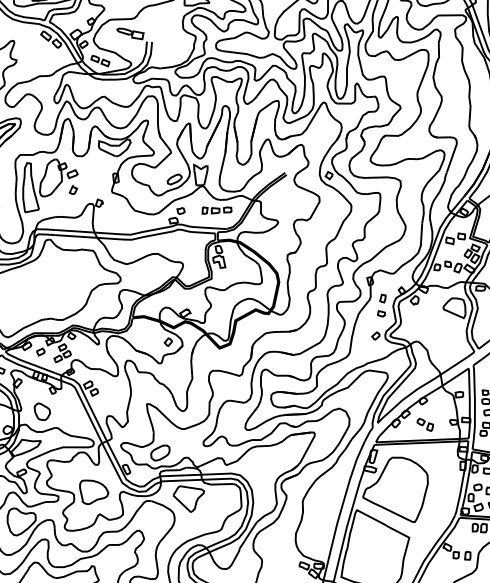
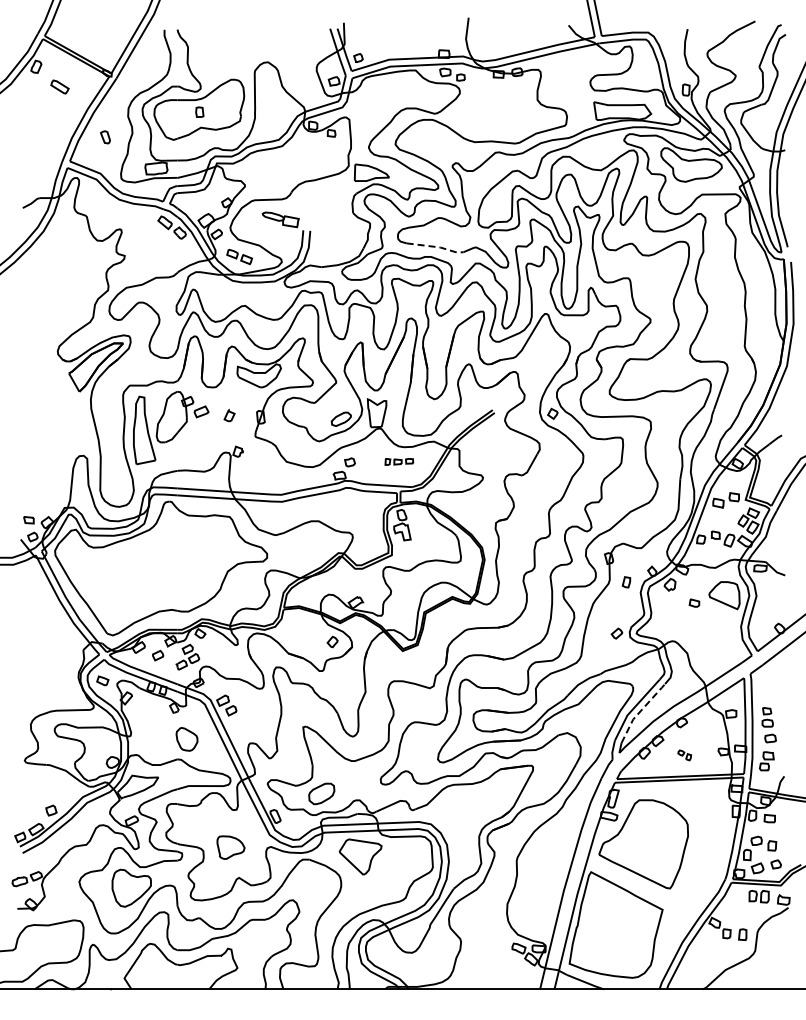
line: (244, 54) -> (437, 247), solid -> dashed
part: (73, 189) -> (229, 415), moved
part: (217, 210) -> (399, 461), size x0.7
part: (381, 313) -> (694, 602), moved
line: (393, 392) -> (640, 711), solid -> dashed
part: (41, 411) -> (186, 739), moved
part: (425, 425) -> (684, 755), size x0.6
part: (93, 492) -> (230, 847), size x0.7

